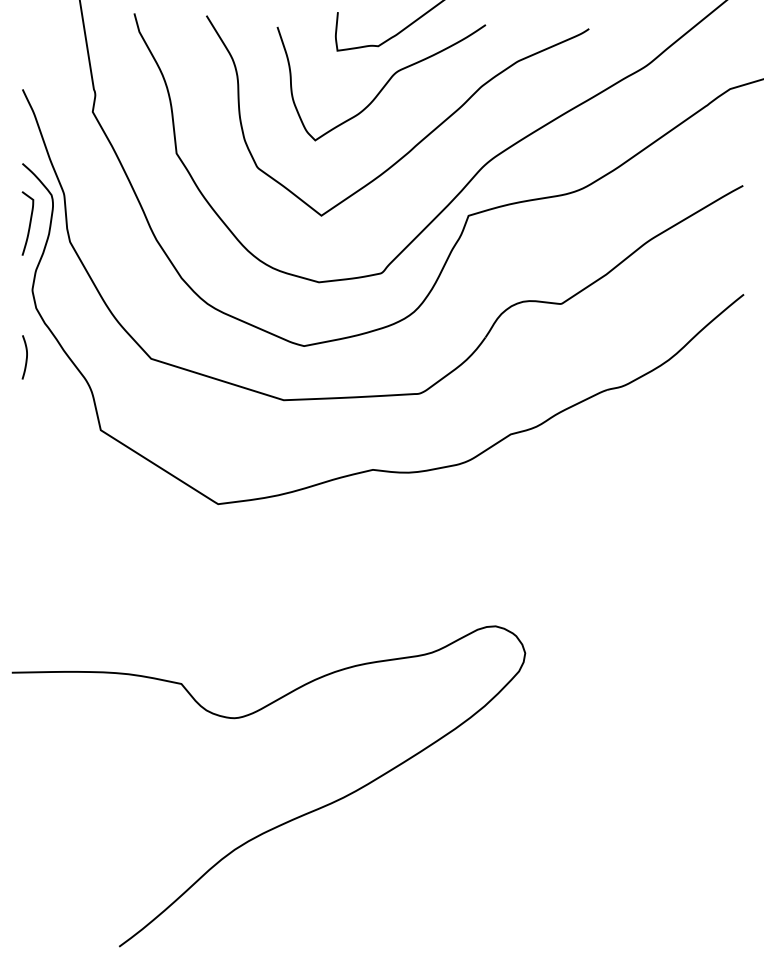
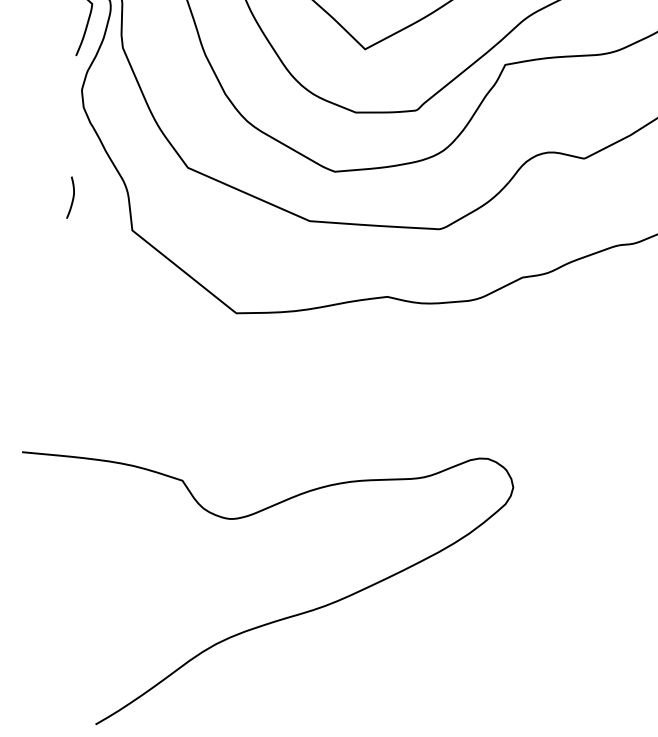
curve: (26, 357) -> (72, 198), moved

